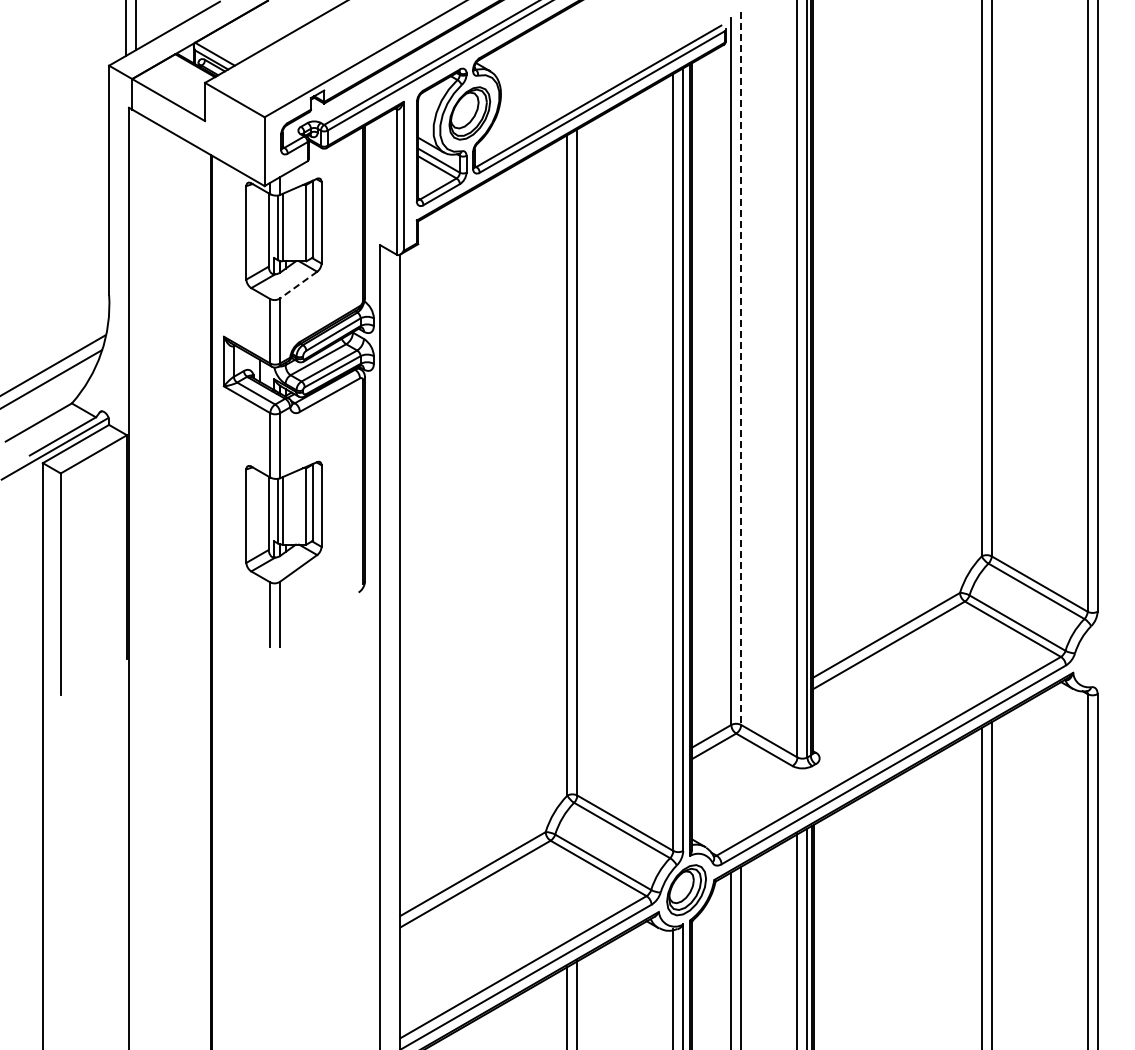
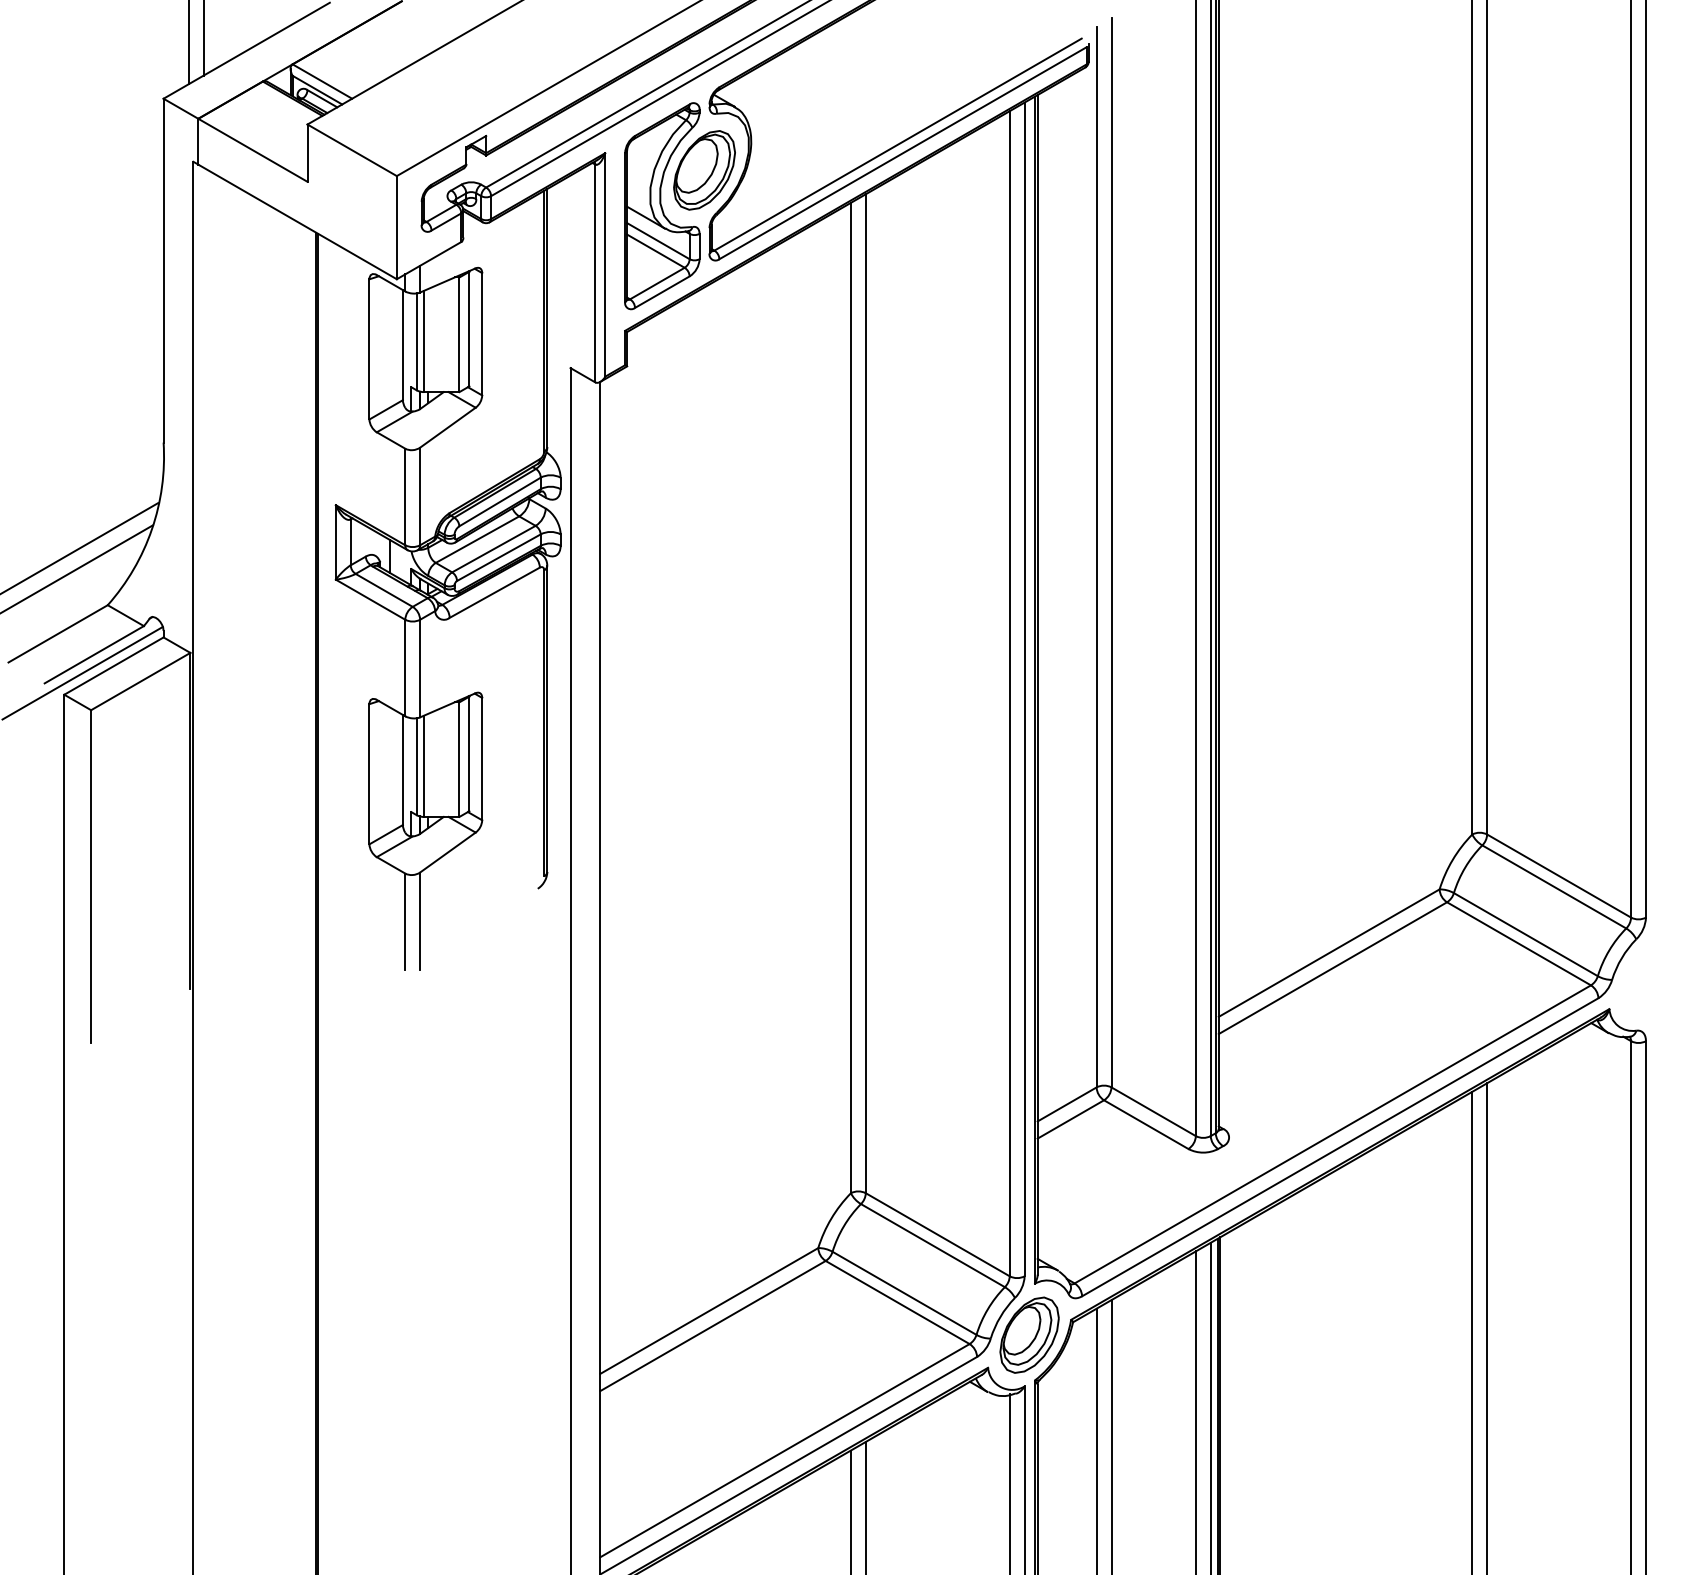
line: (298, 285) -> (447, 428), dashed -> solid
line: (741, 368) -> (1111, 552), dashed -> solid

